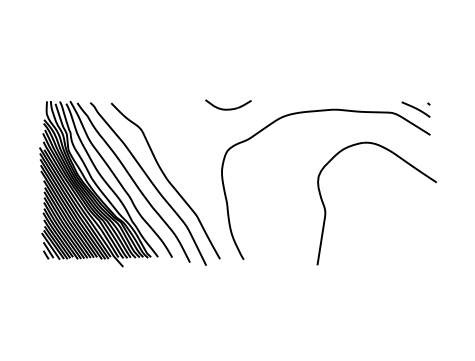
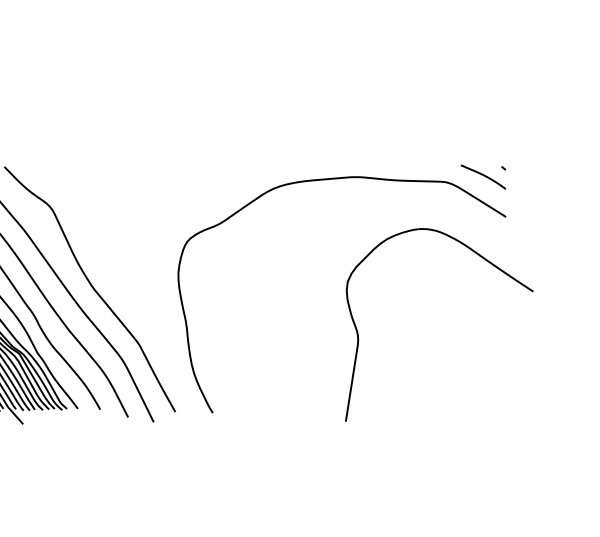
part: (228, 104) -> (188, 168), removed
part: (403, 161) -> (481, 258), moved

